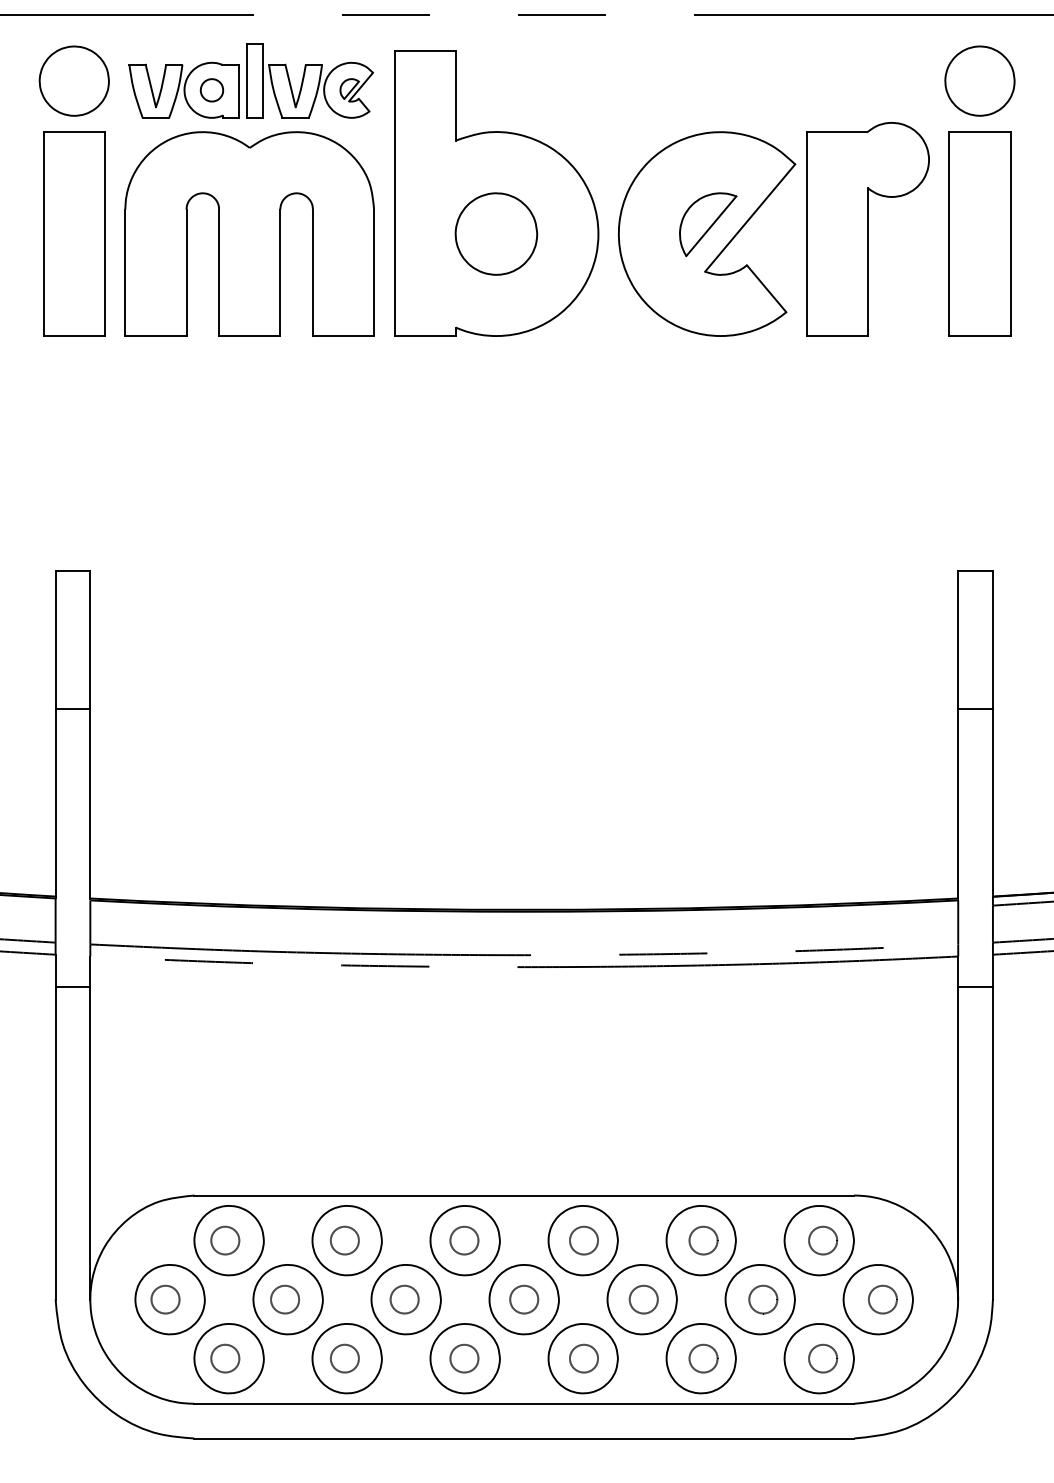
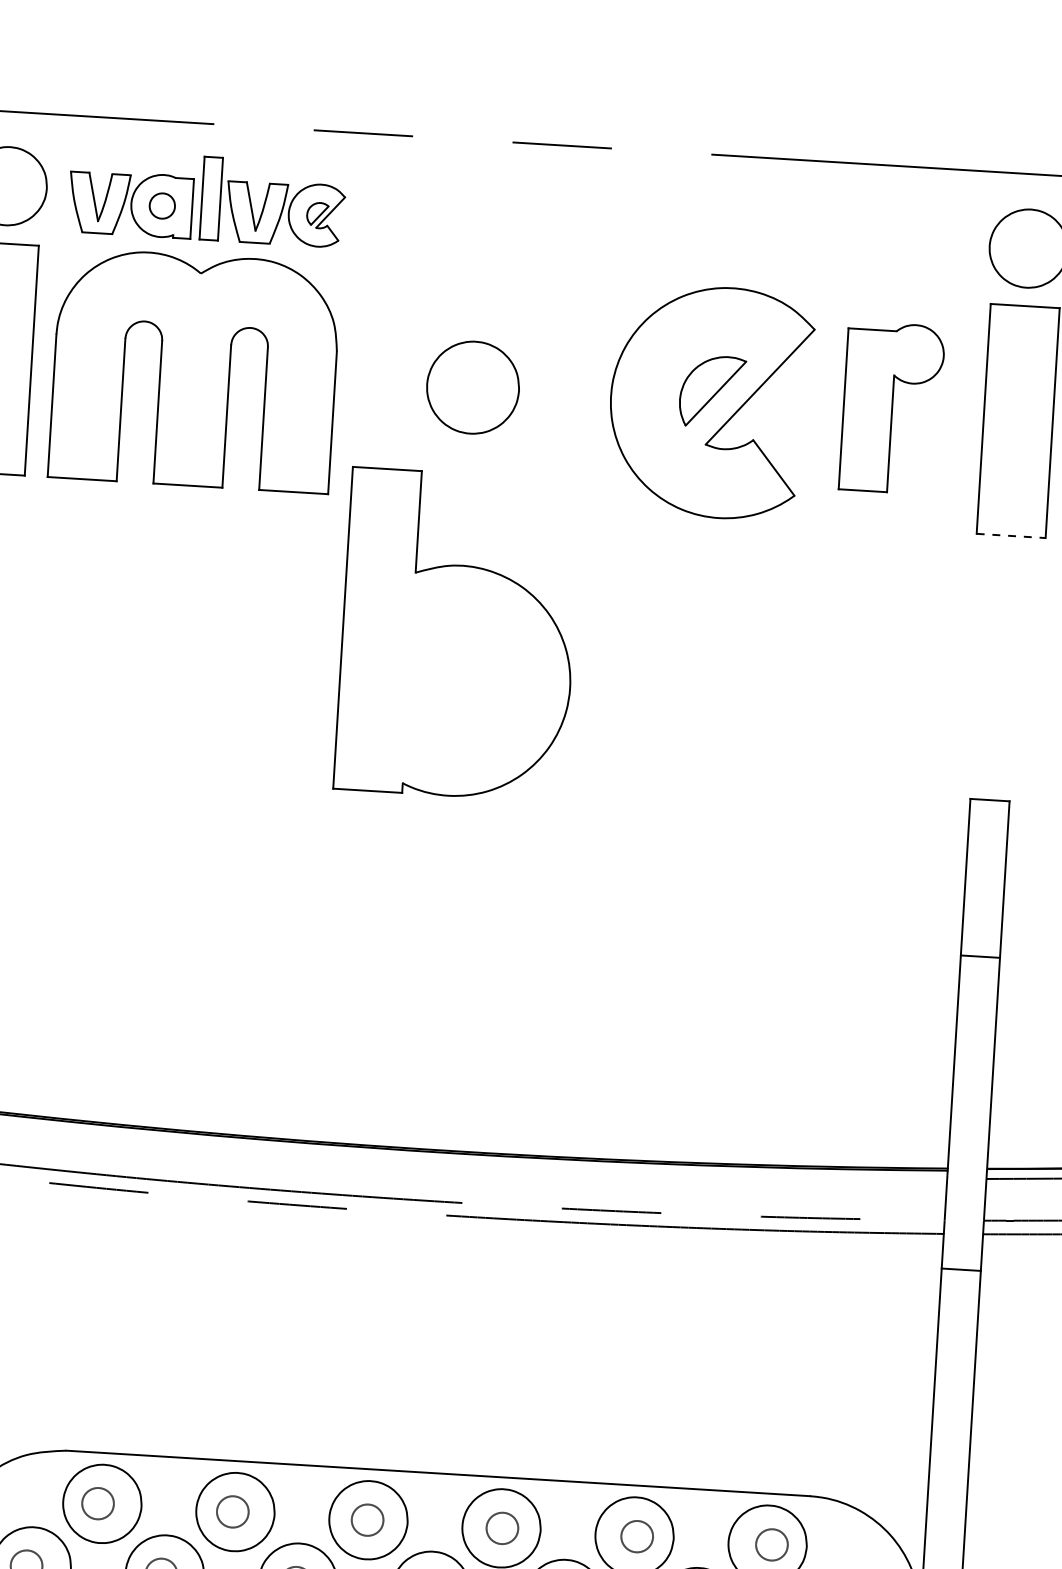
part: (496, 193) -> (458, 635), moved
part: (867, 229) -> (891, 408), size x0.7
line: (979, 336) -> (1010, 536), solid -> dashed

